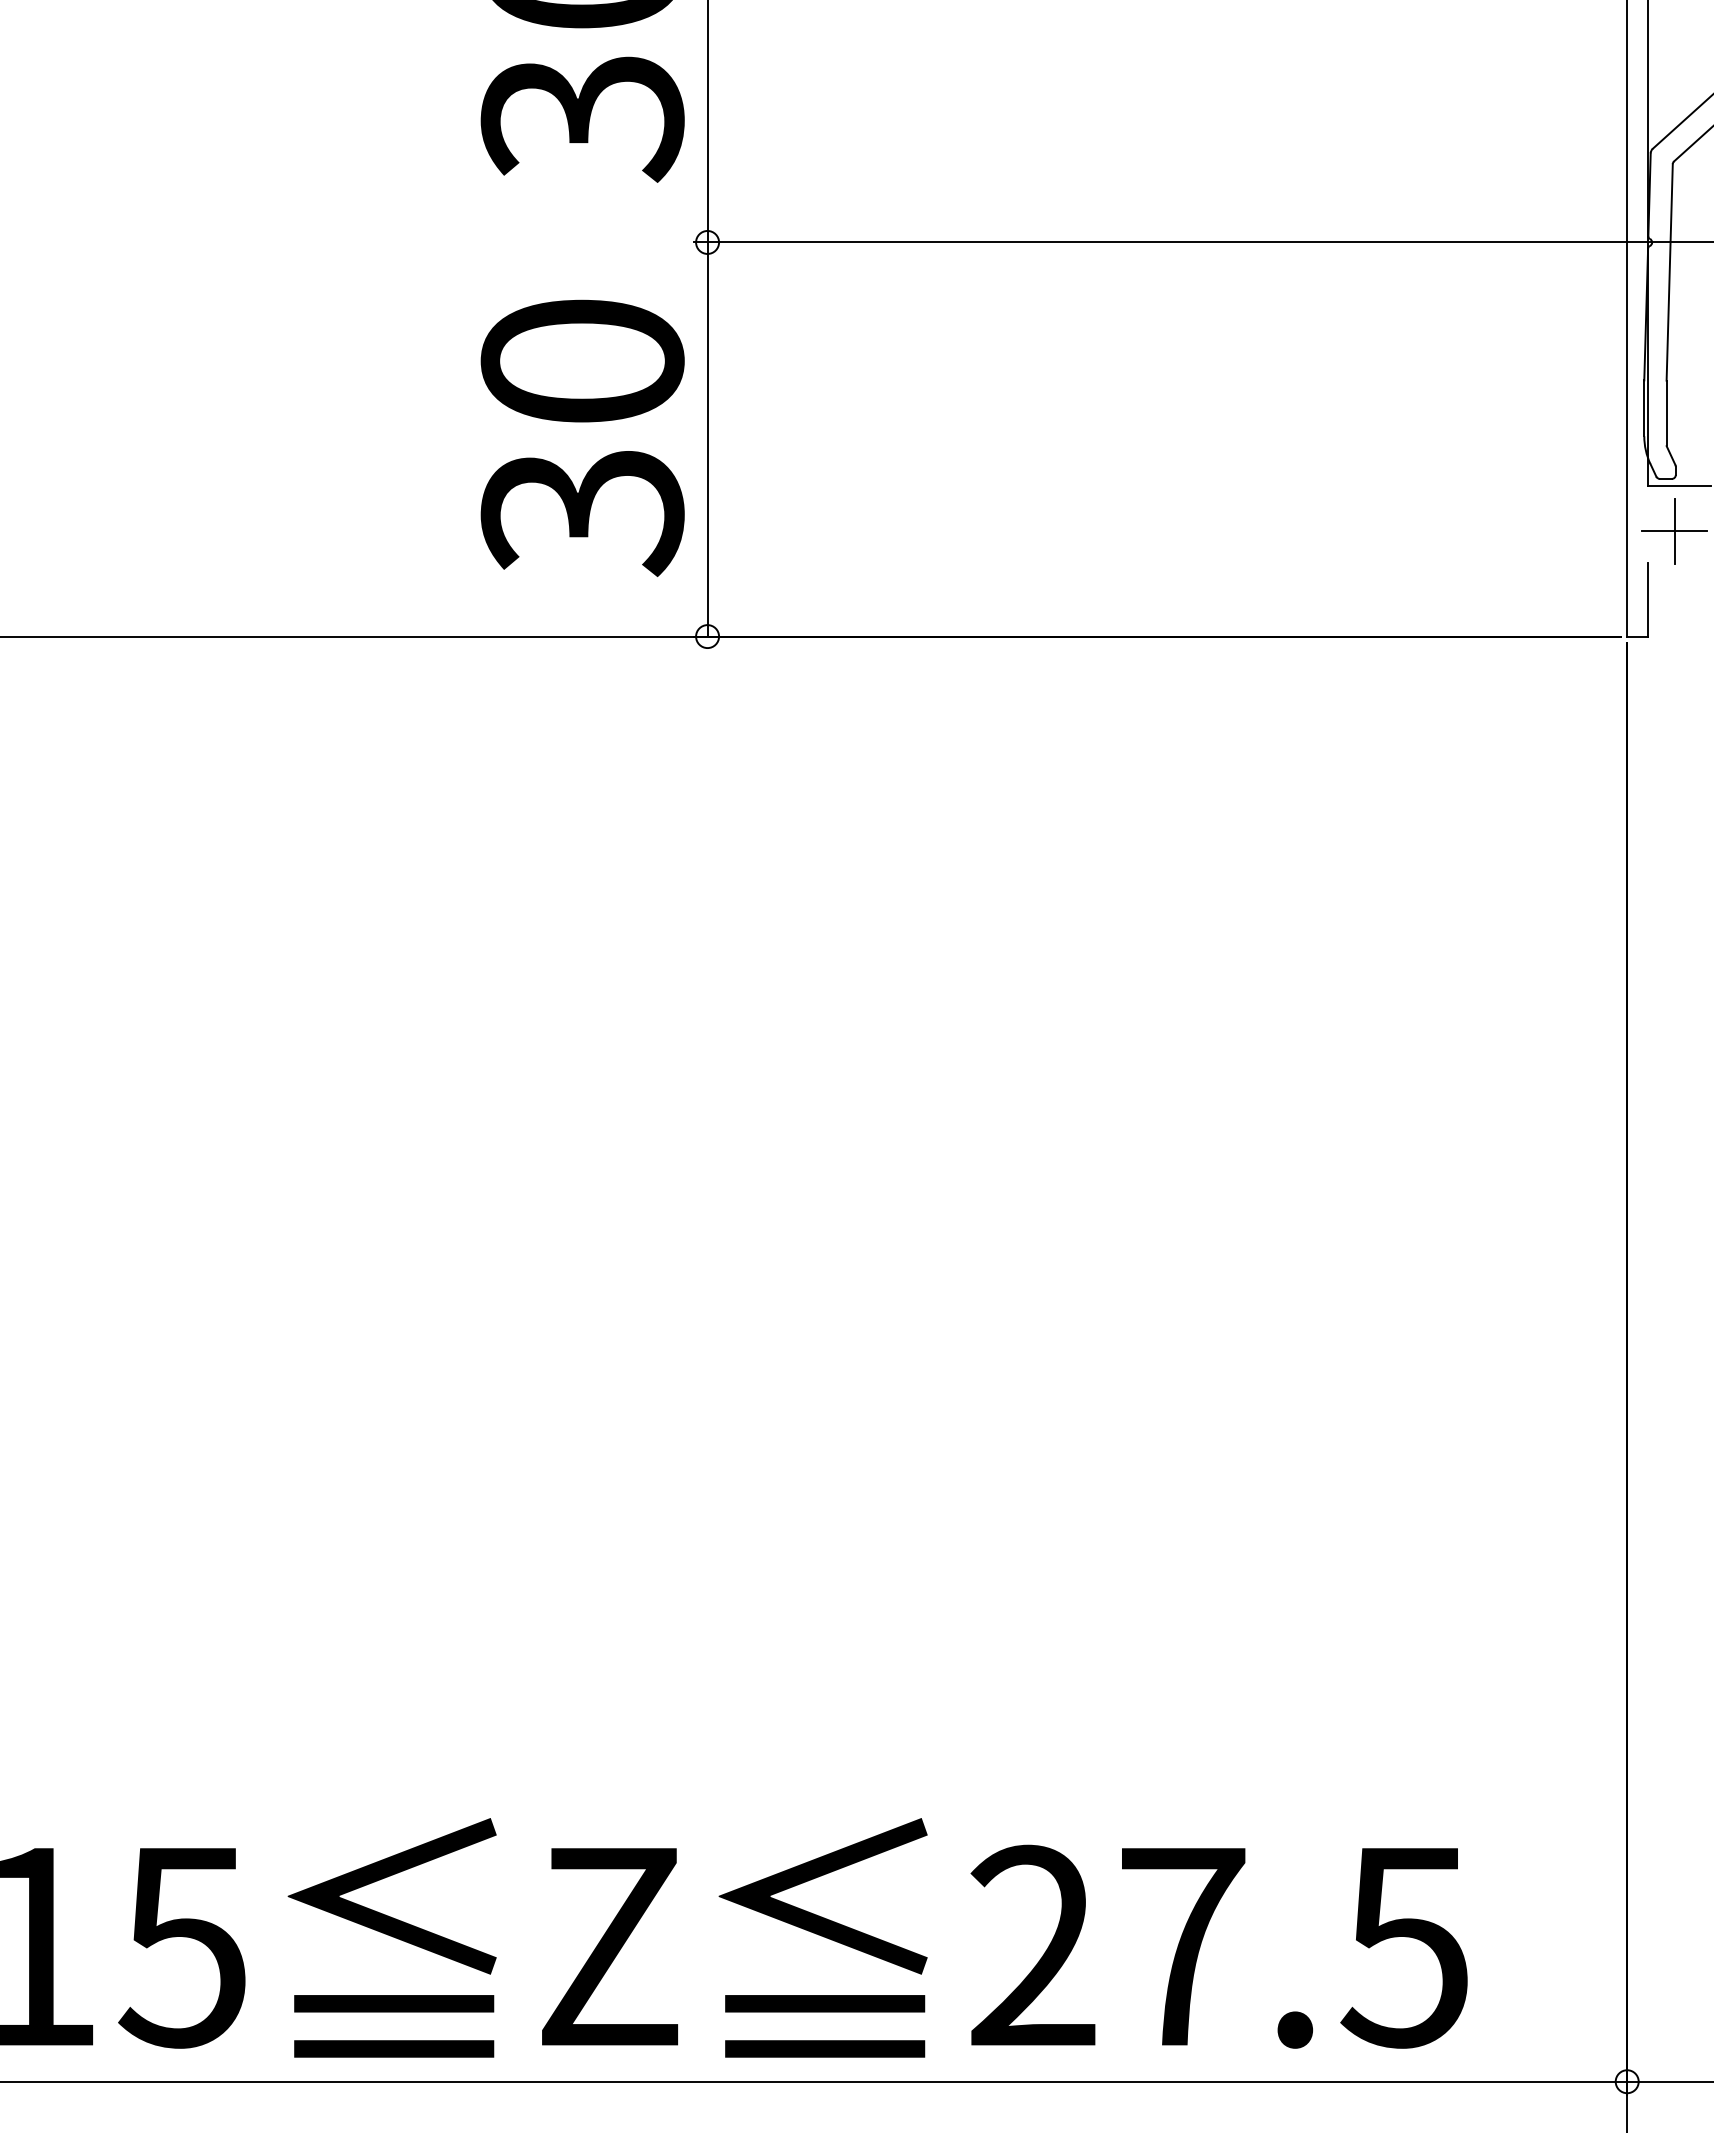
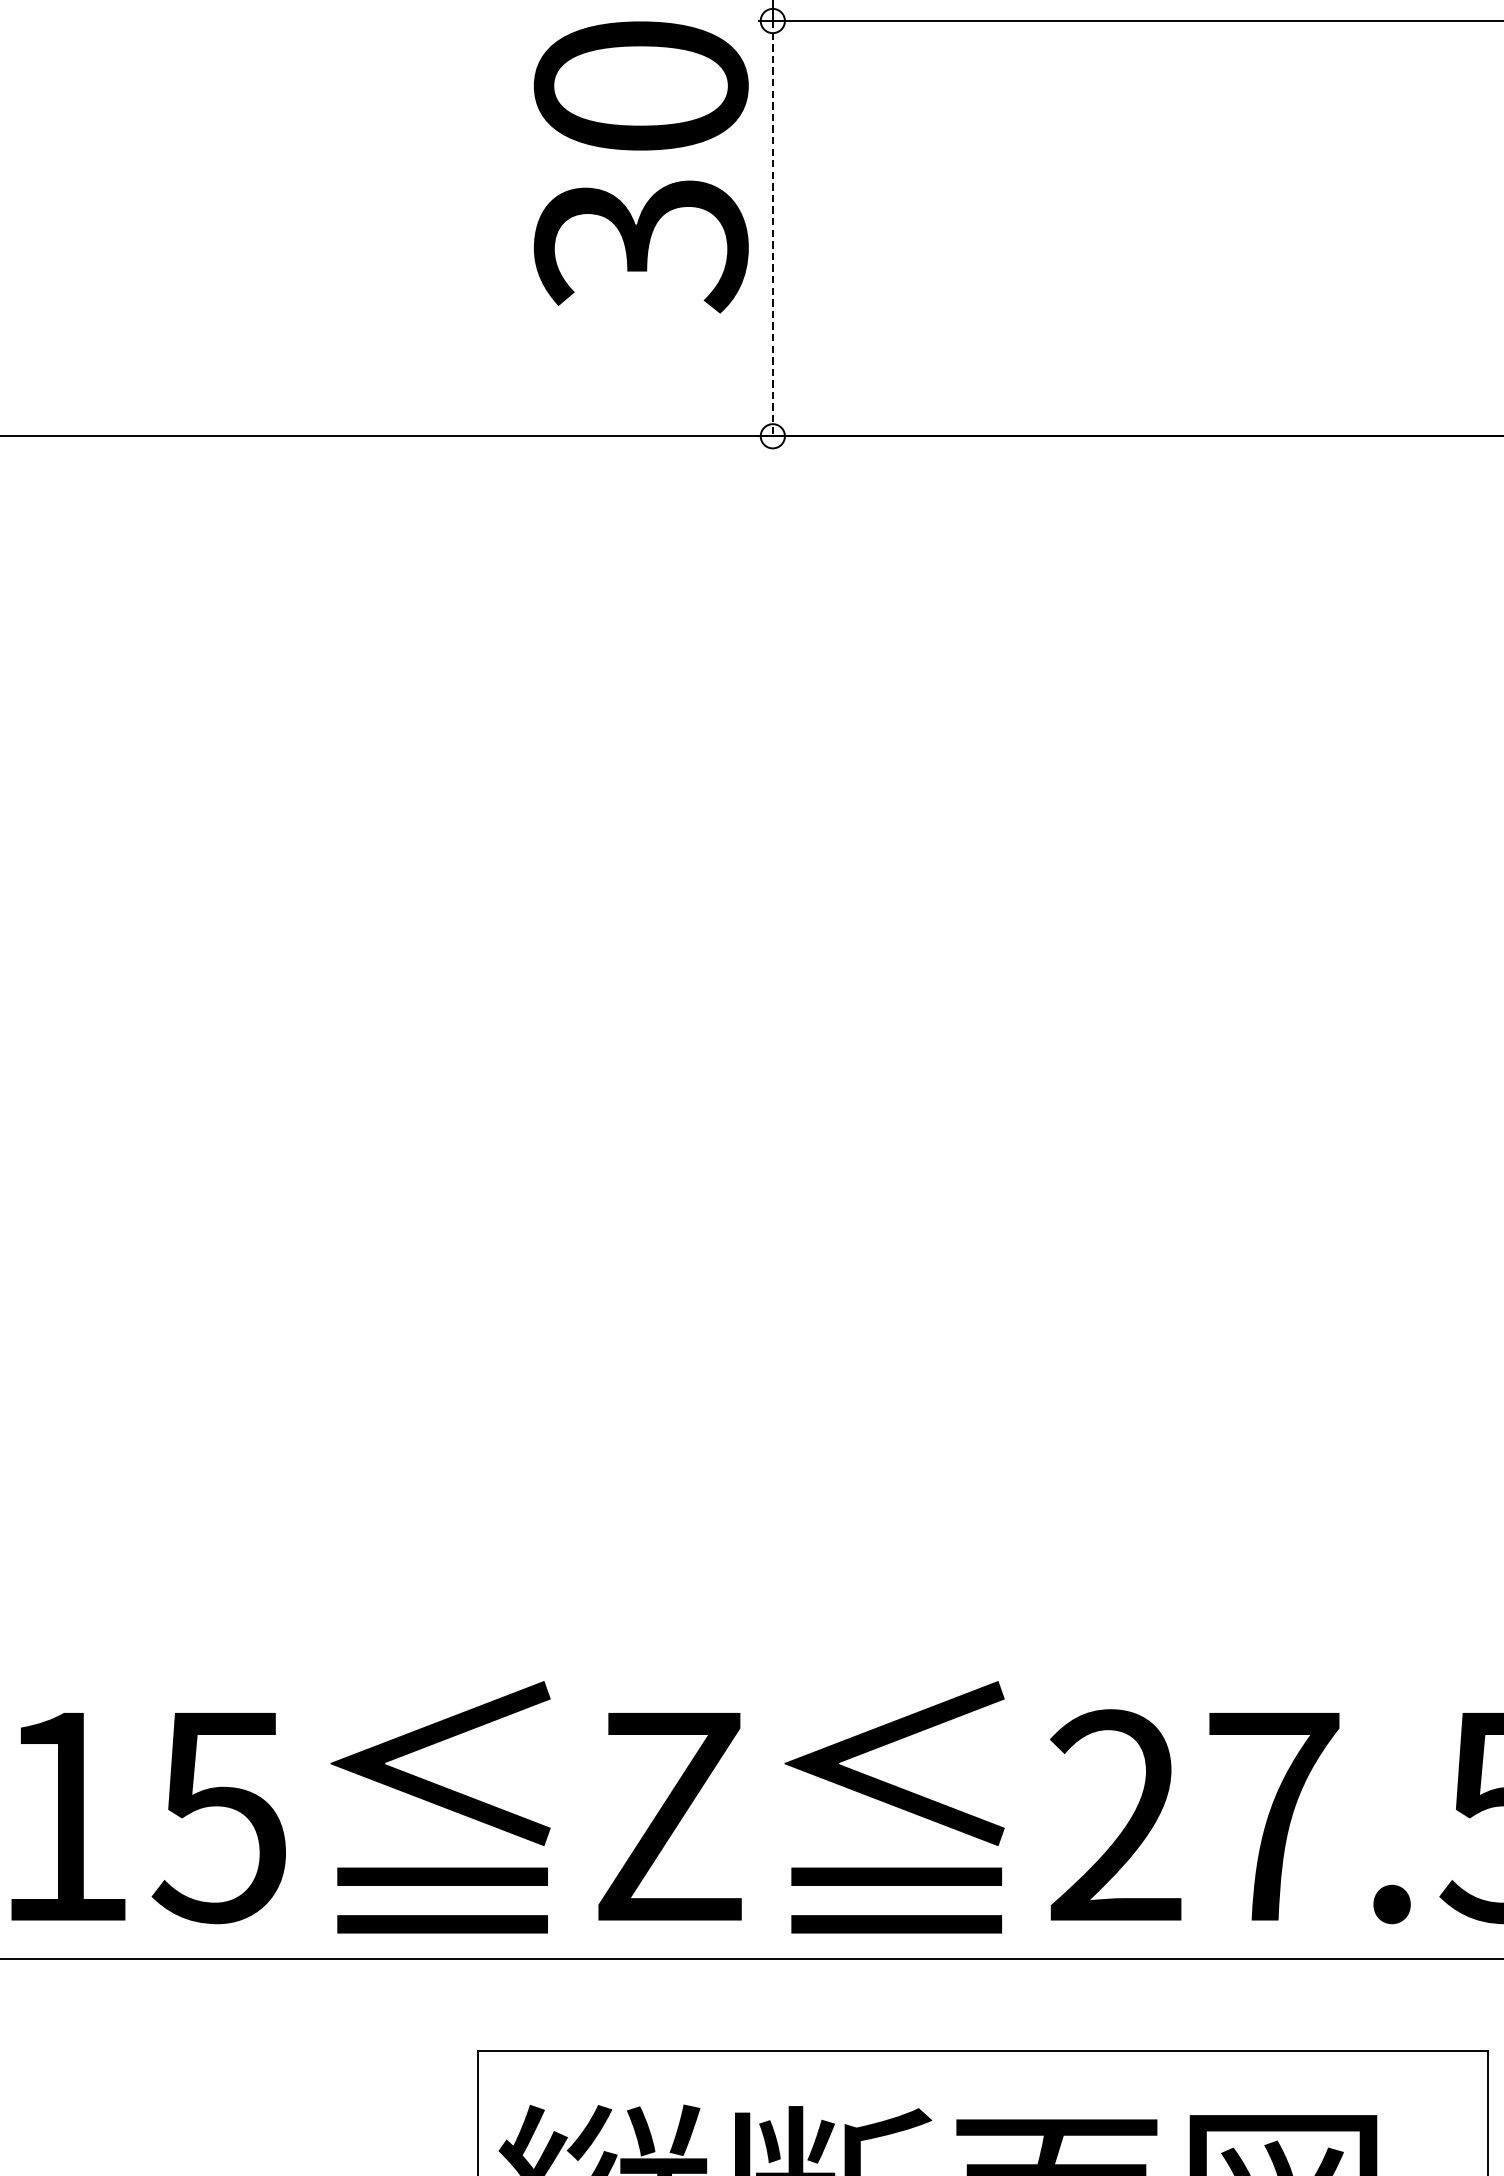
text: (582, 437) -> (641, 166), moved
line: (707, 440) -> (772, 229), solid -> dashed

